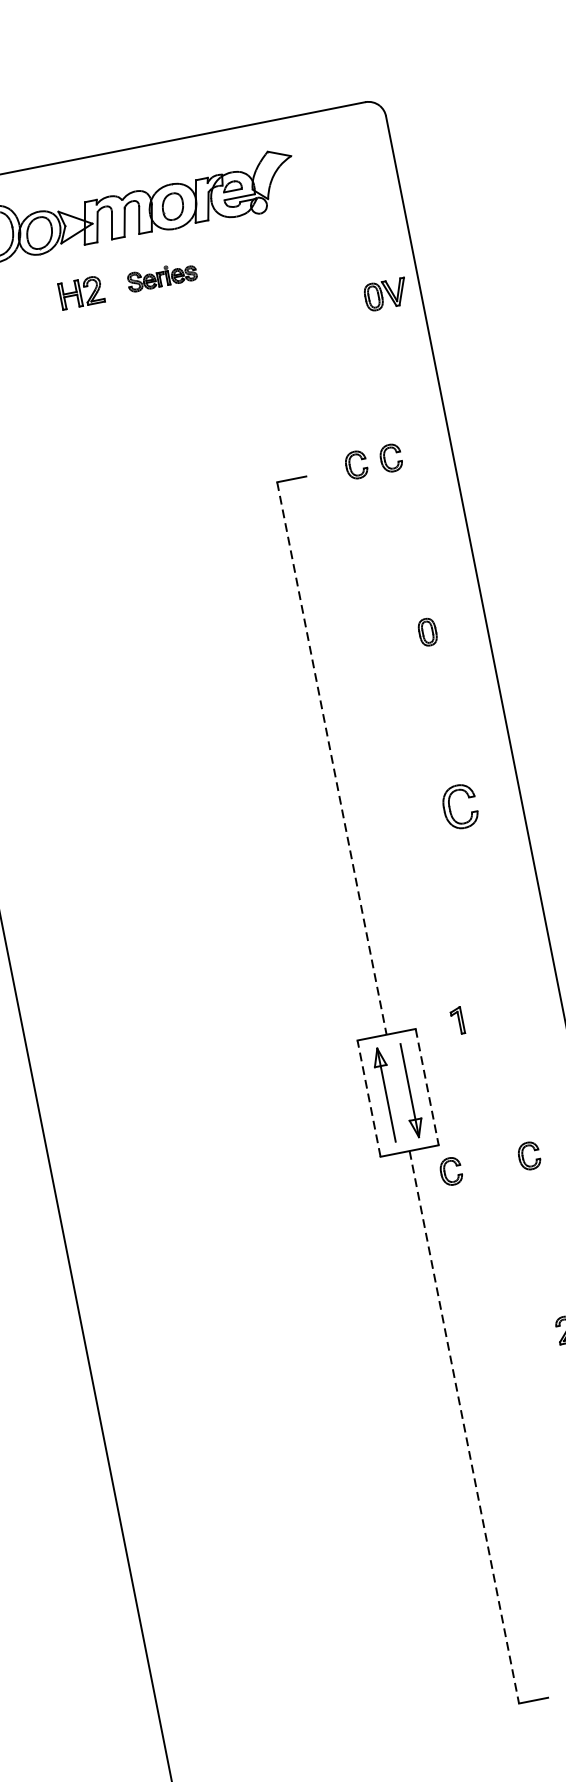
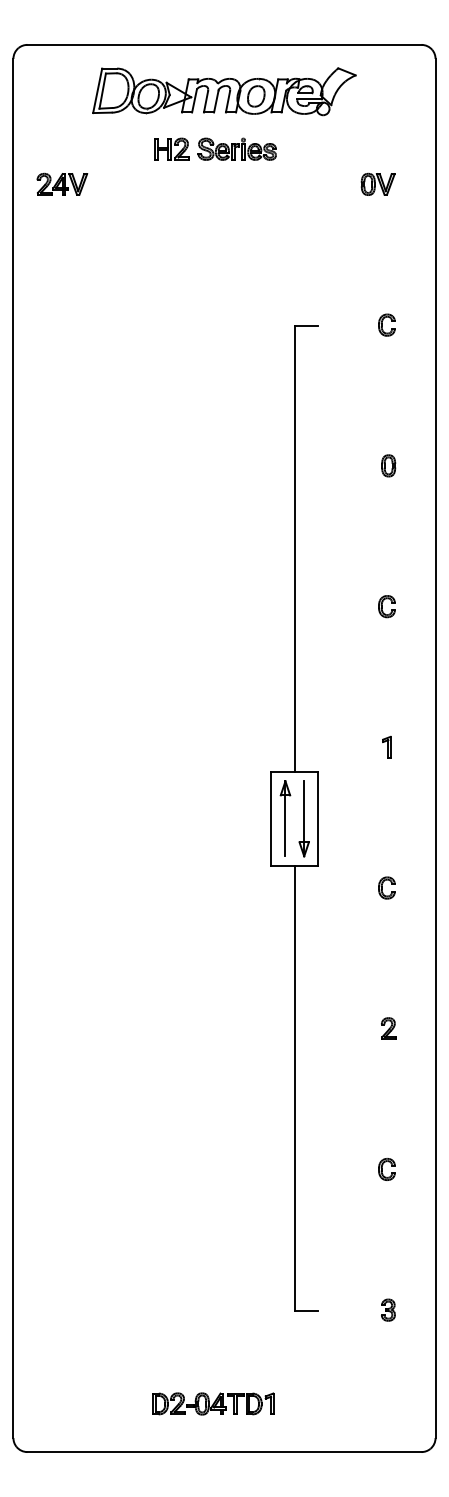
part: (161, 276) -> (236, 148), size x1.43
part: (385, 293) -> (377, 183), moved
part: (355, 464) -> (358, 324), removed
line: (331, 759) -> (294, 549), dashed -> solid
part: (459, 807) -> (386, 606), size x0.62
part: (456, 1021) -> (386, 747), moved
line: (427, 1086) -> (318, 818), dashed -> solid
line: (369, 1098) -> (271, 818), dashed -> solid
part: (450, 1170) -> (323, 887), removed
line: (463, 1427) -> (294, 1088), dashed -> solid

